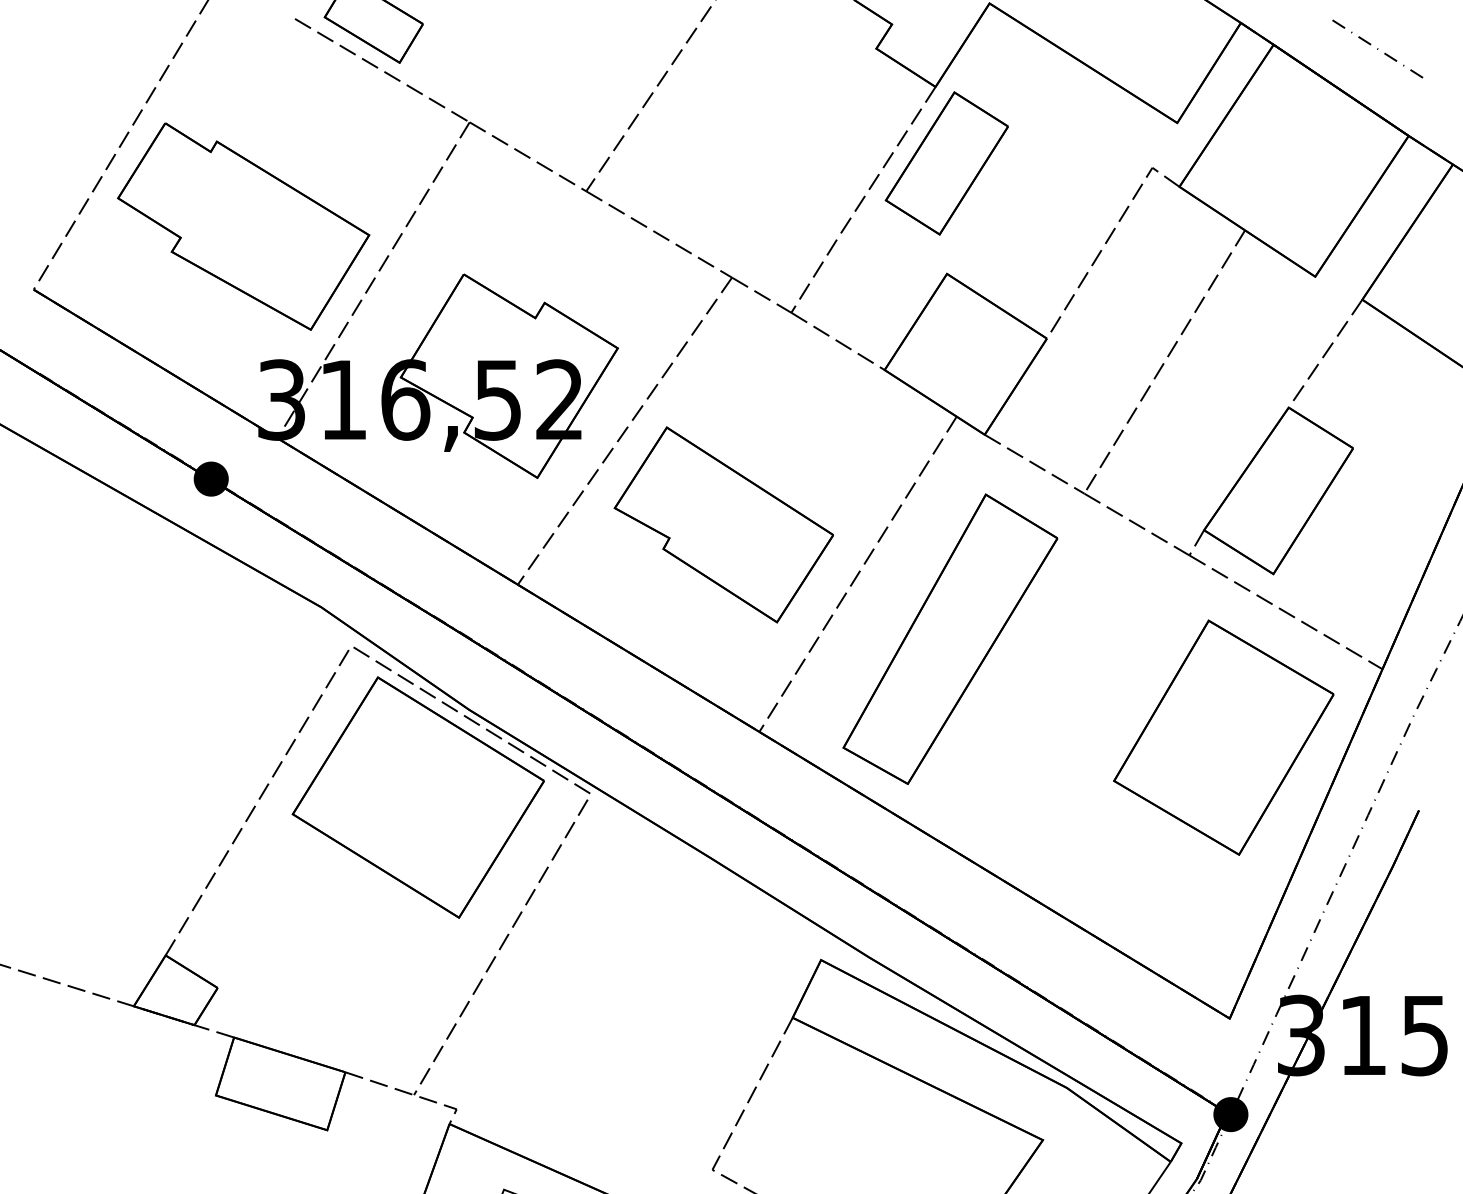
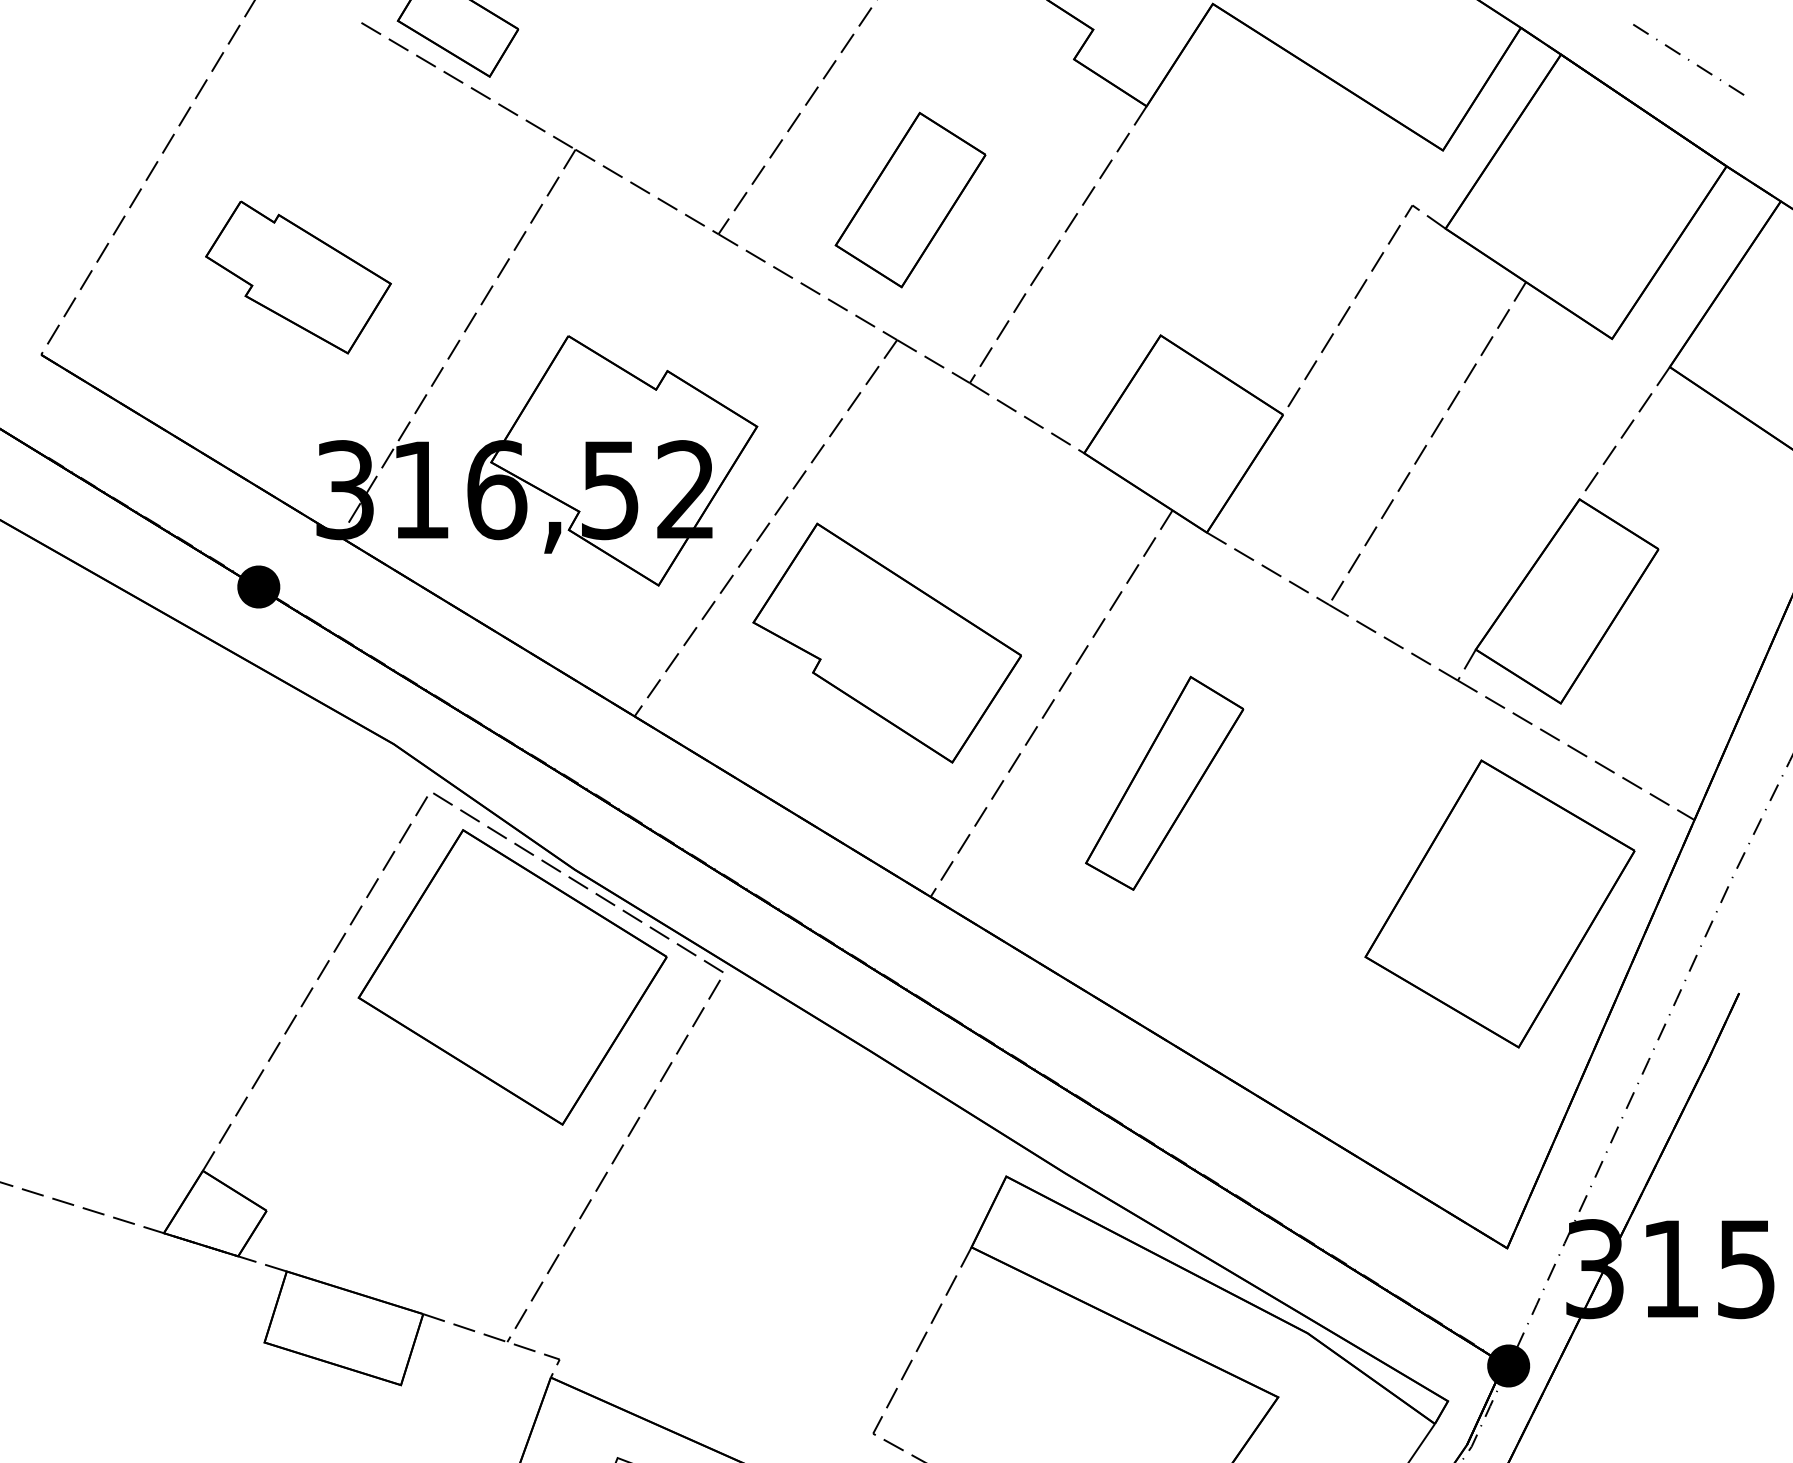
part: (946, 162) -> (910, 199), moved
part: (243, 226) -> (298, 277), size x0.6
part: (950, 639) -> (1164, 783), size x0.6

